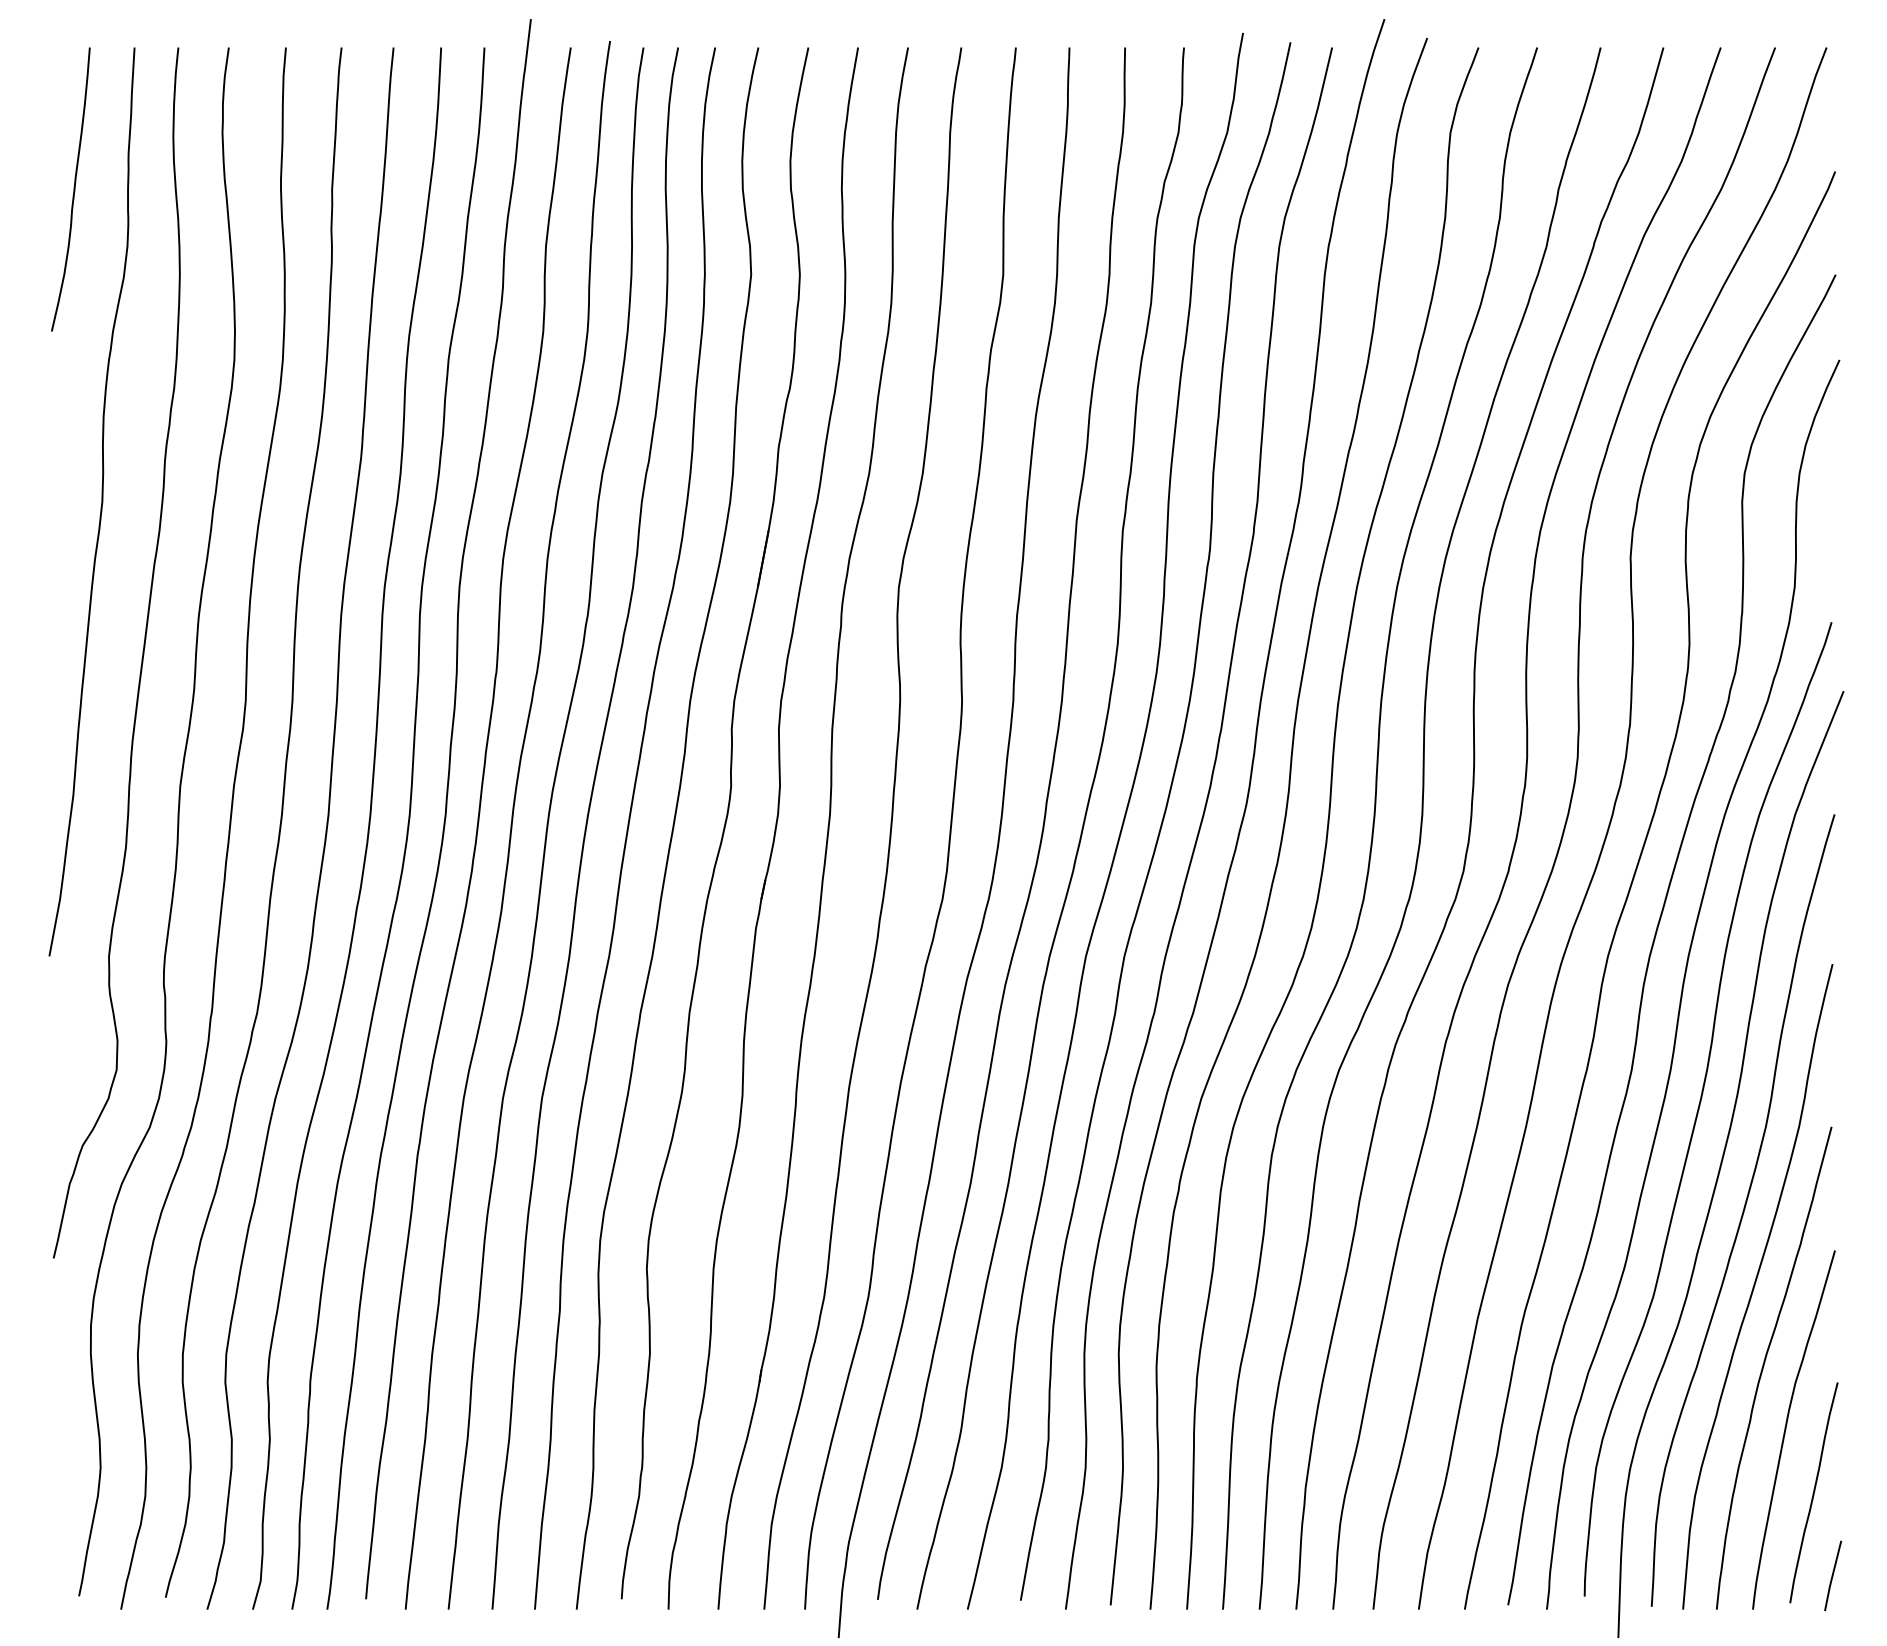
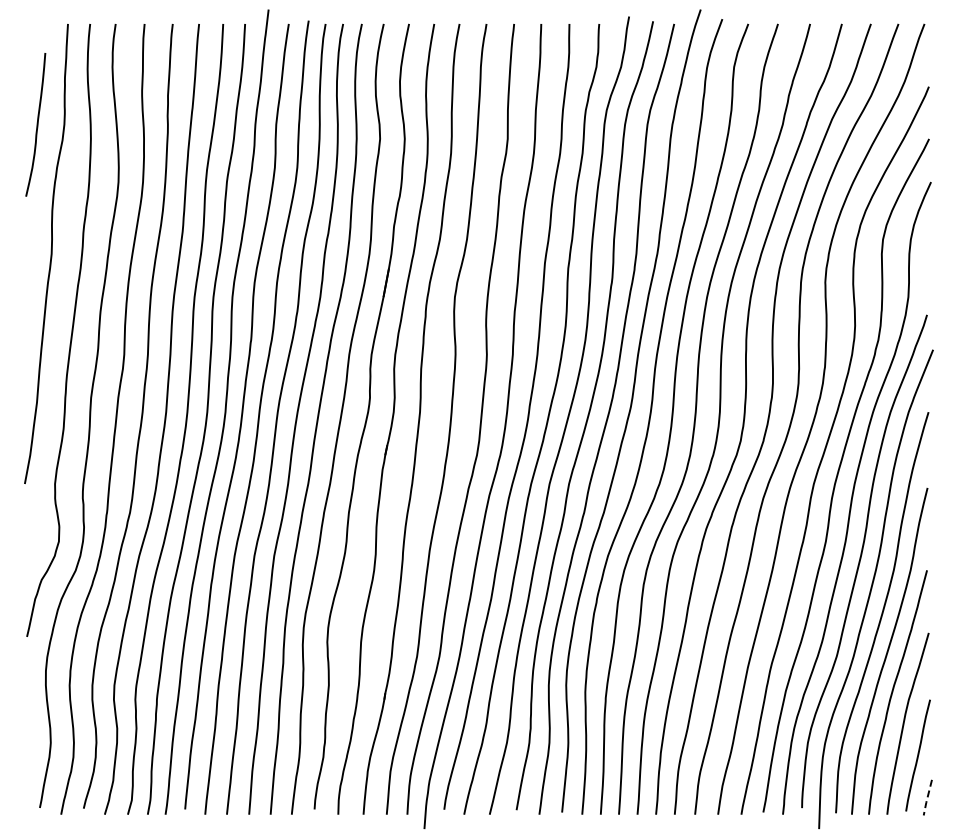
curve: (72, 188) -> (36, 124), moved
line: (1832, 1577) -> (927, 798), solid -> dashed

